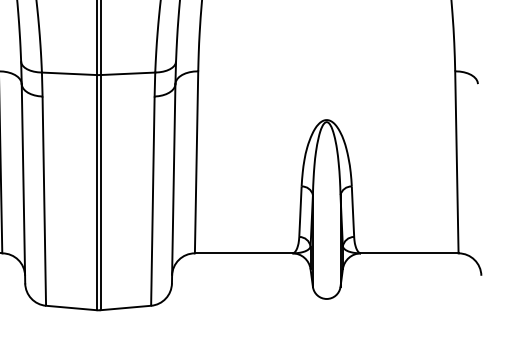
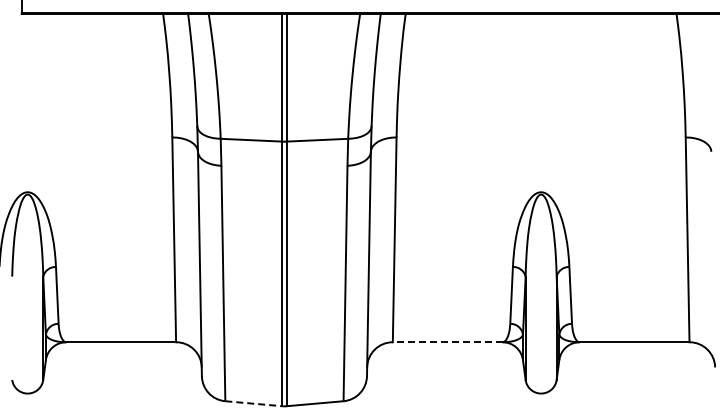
line: (243, 253) -> (447, 342), solid -> dashed
line: (71, 307) -> (253, 403), solid -> dashed

